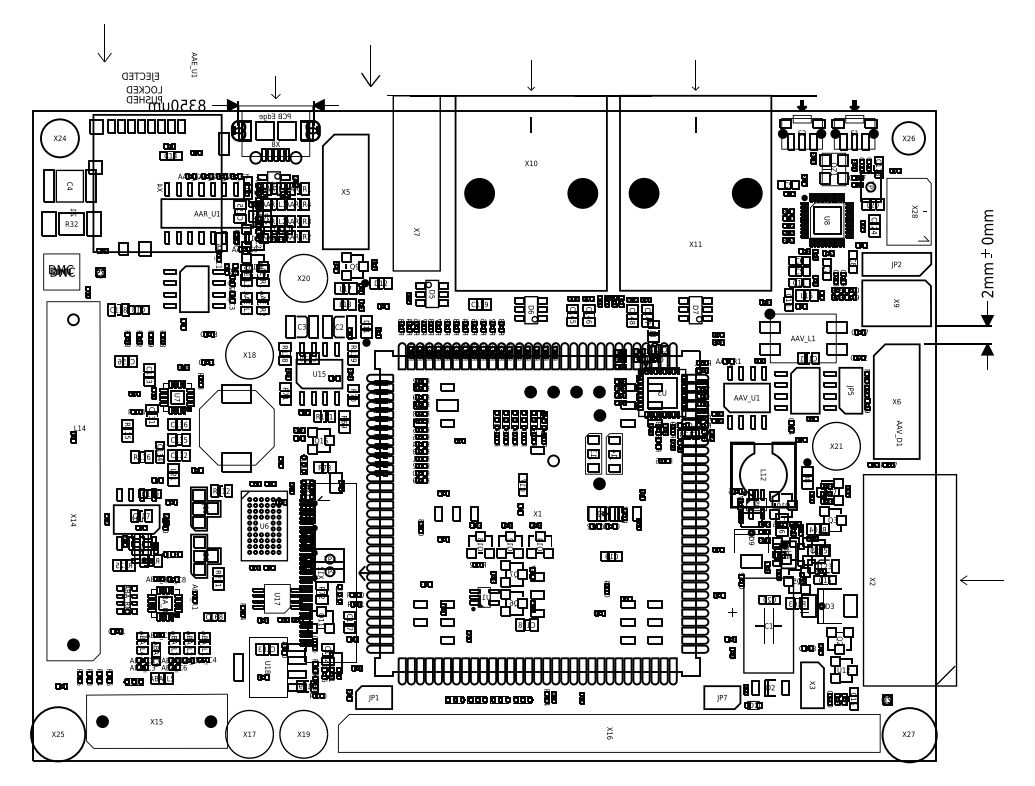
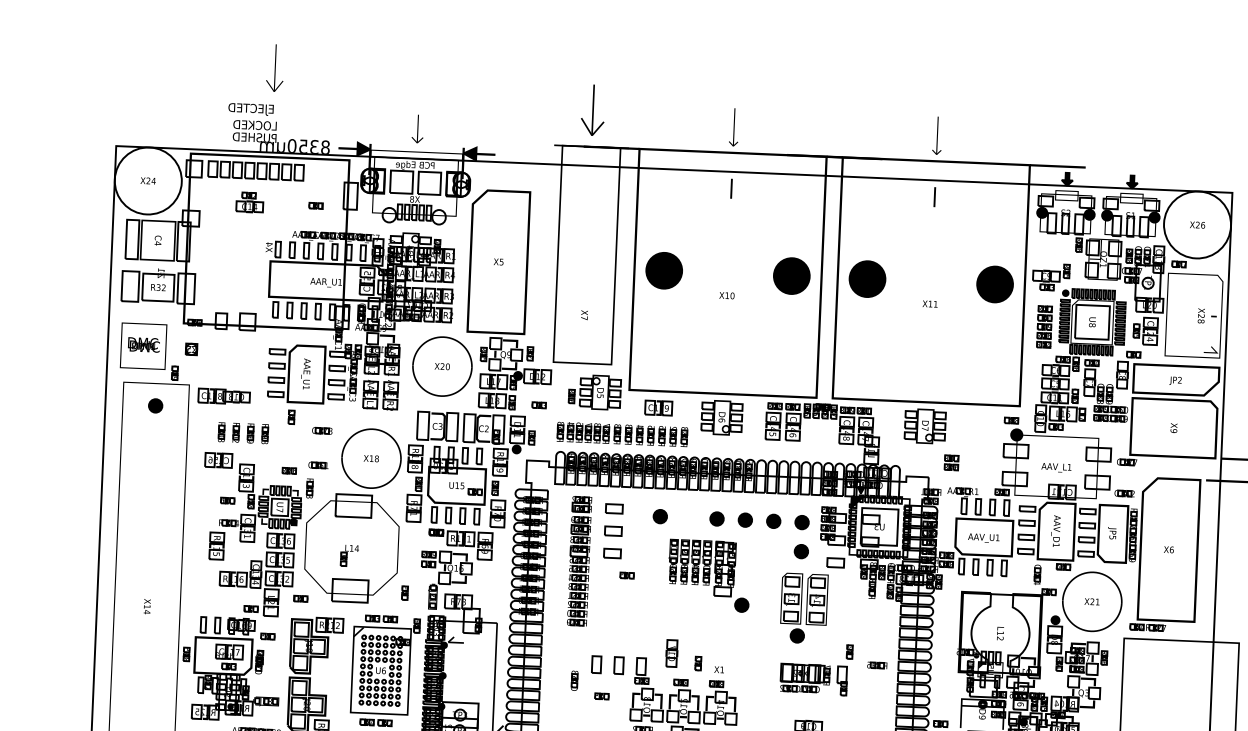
part: (104, 43) -> (275, 68), moved
text: (193, 64) -> (305, 373), moved
part: (370, 65) -> (592, 109), moved
circle: (59, 138) -> (147, 181), size x1.43
circle: (908, 138) -> (1197, 225), size x1.67
part: (170, 151) -> (249, 201), moved
text: (531, 163) -> (727, 295), moved
text: (695, 243) -> (930, 303), moved
fill: (73, 319) -> (155, 405), added
part: (484, 391) -> (660, 515), added
part: (447, 405) -> (613, 531), size x0.62
text: (898, 433) -> (1055, 531), moved
part: (77, 434) -> (348, 556), moved
fill: (553, 460) -> (741, 604), added
part: (664, 460) -> (877, 664), moved
part: (522, 484) -> (671, 652), moved
part: (443, 493) -> (604, 639), removed
text: (73, 520) -> (147, 607), moved

